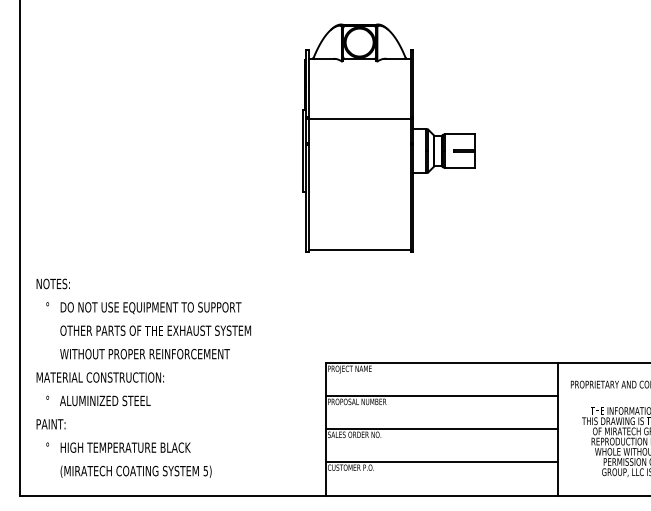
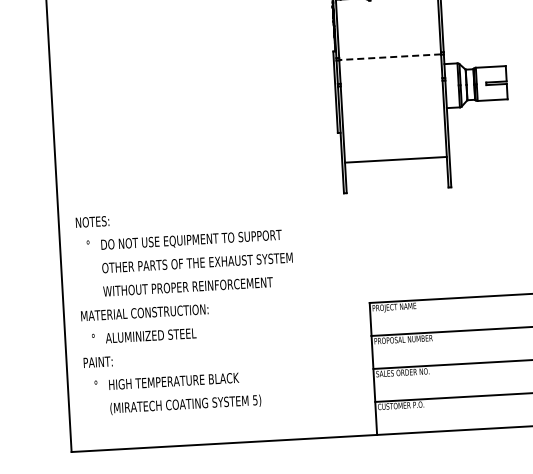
line: (359, 119) -> (390, 57), solid -> dashed
line: (359, 249) -> (395, 159), moved
text: (143, 377) -> (187, 310), moved

